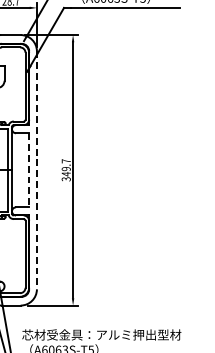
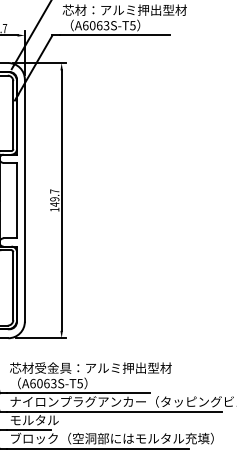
line: (28, 170) -> (16, 200), dashed -> solid
line: (36, 171) -> (24, 201), dashed -> solid
text: (66, 179) -> (54, 209), 349.7 -> 149.7

